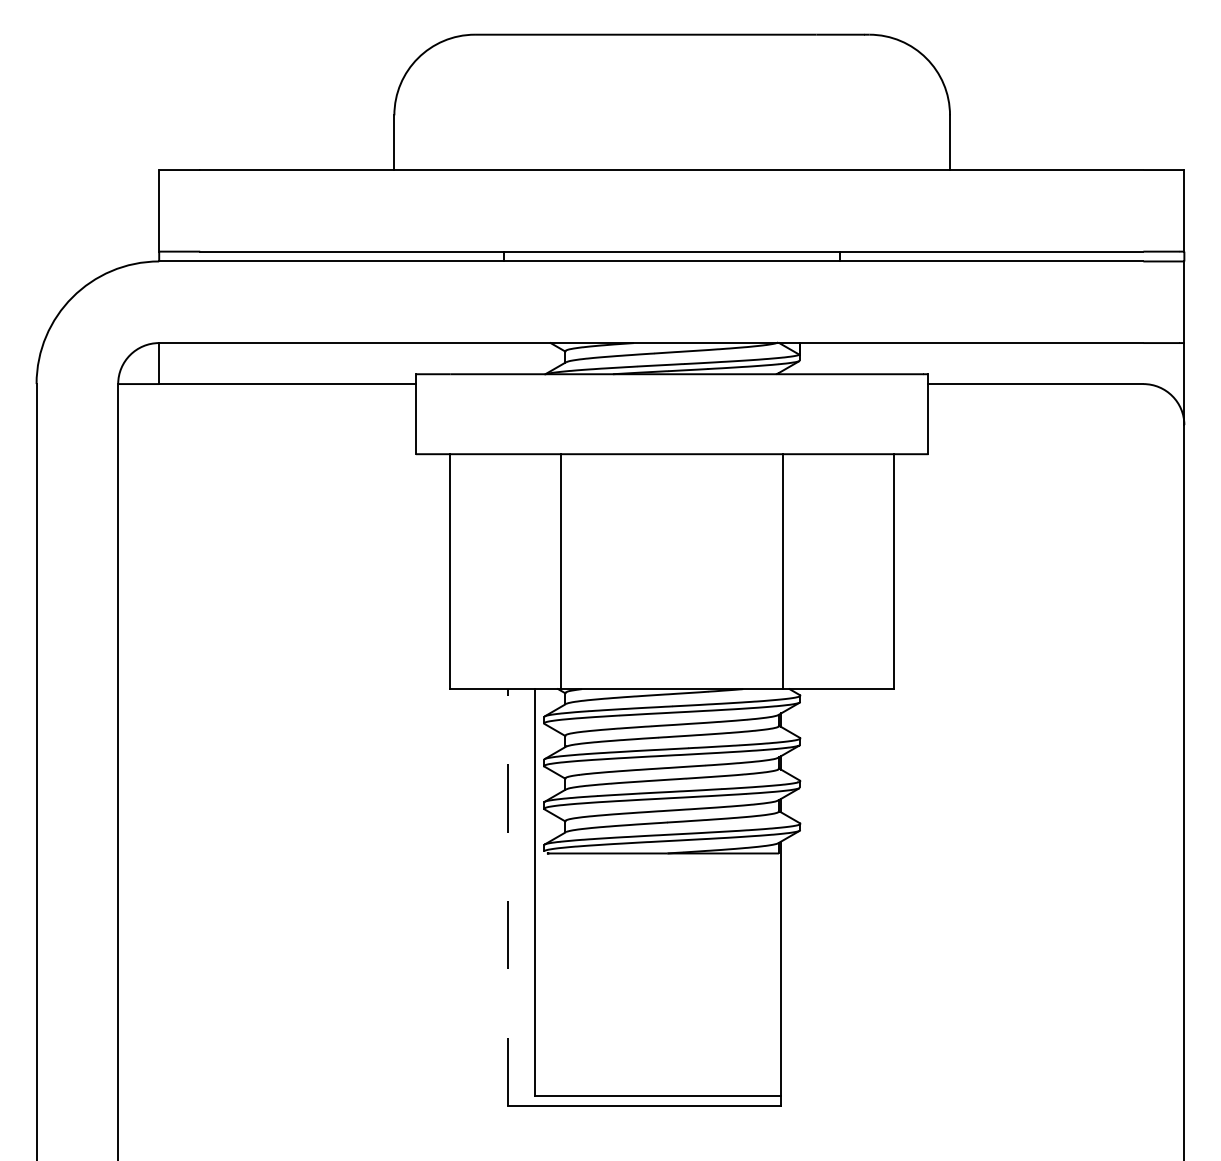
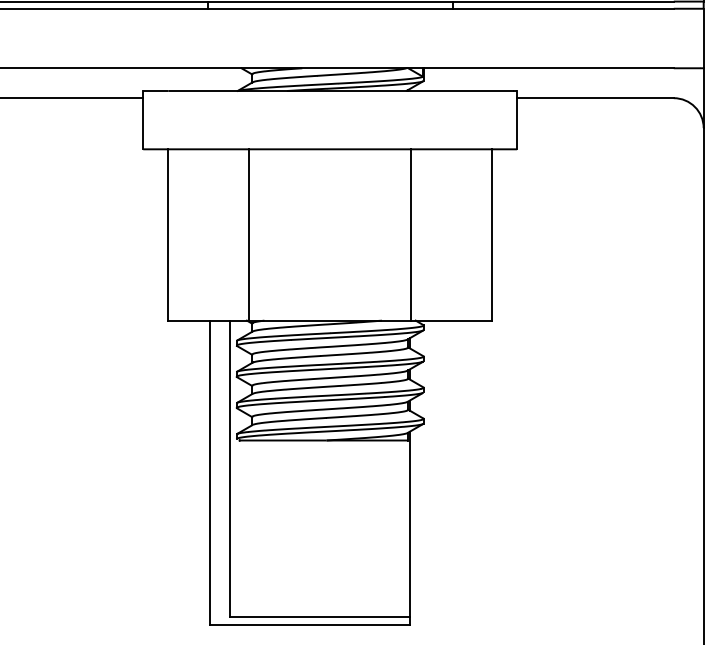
line: (507, 897) -> (210, 472), dashed -> solid

